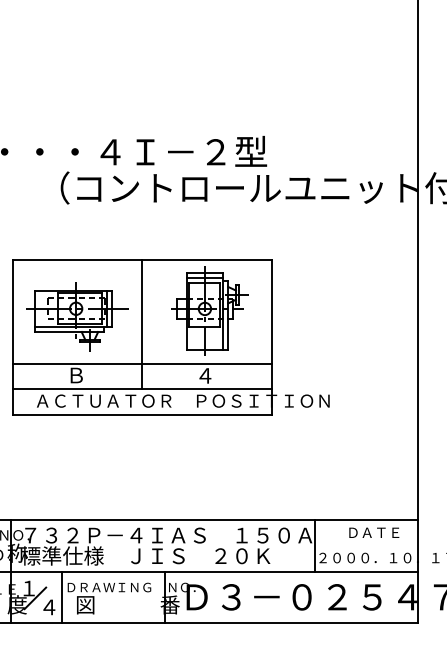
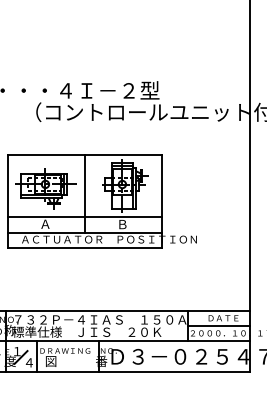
text: (76, 374) -> (45, 223), Ｂ -> Ａ
text: (205, 375) -> (122, 224), ４ -> Ｂ
line: (365, 546) -> (218, 326), added

